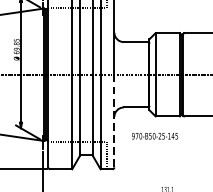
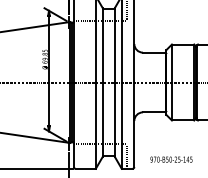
line: (114, 121) -> (134, 125), dashed -> solid
text: (155, 136) -> (171, 159), moved

